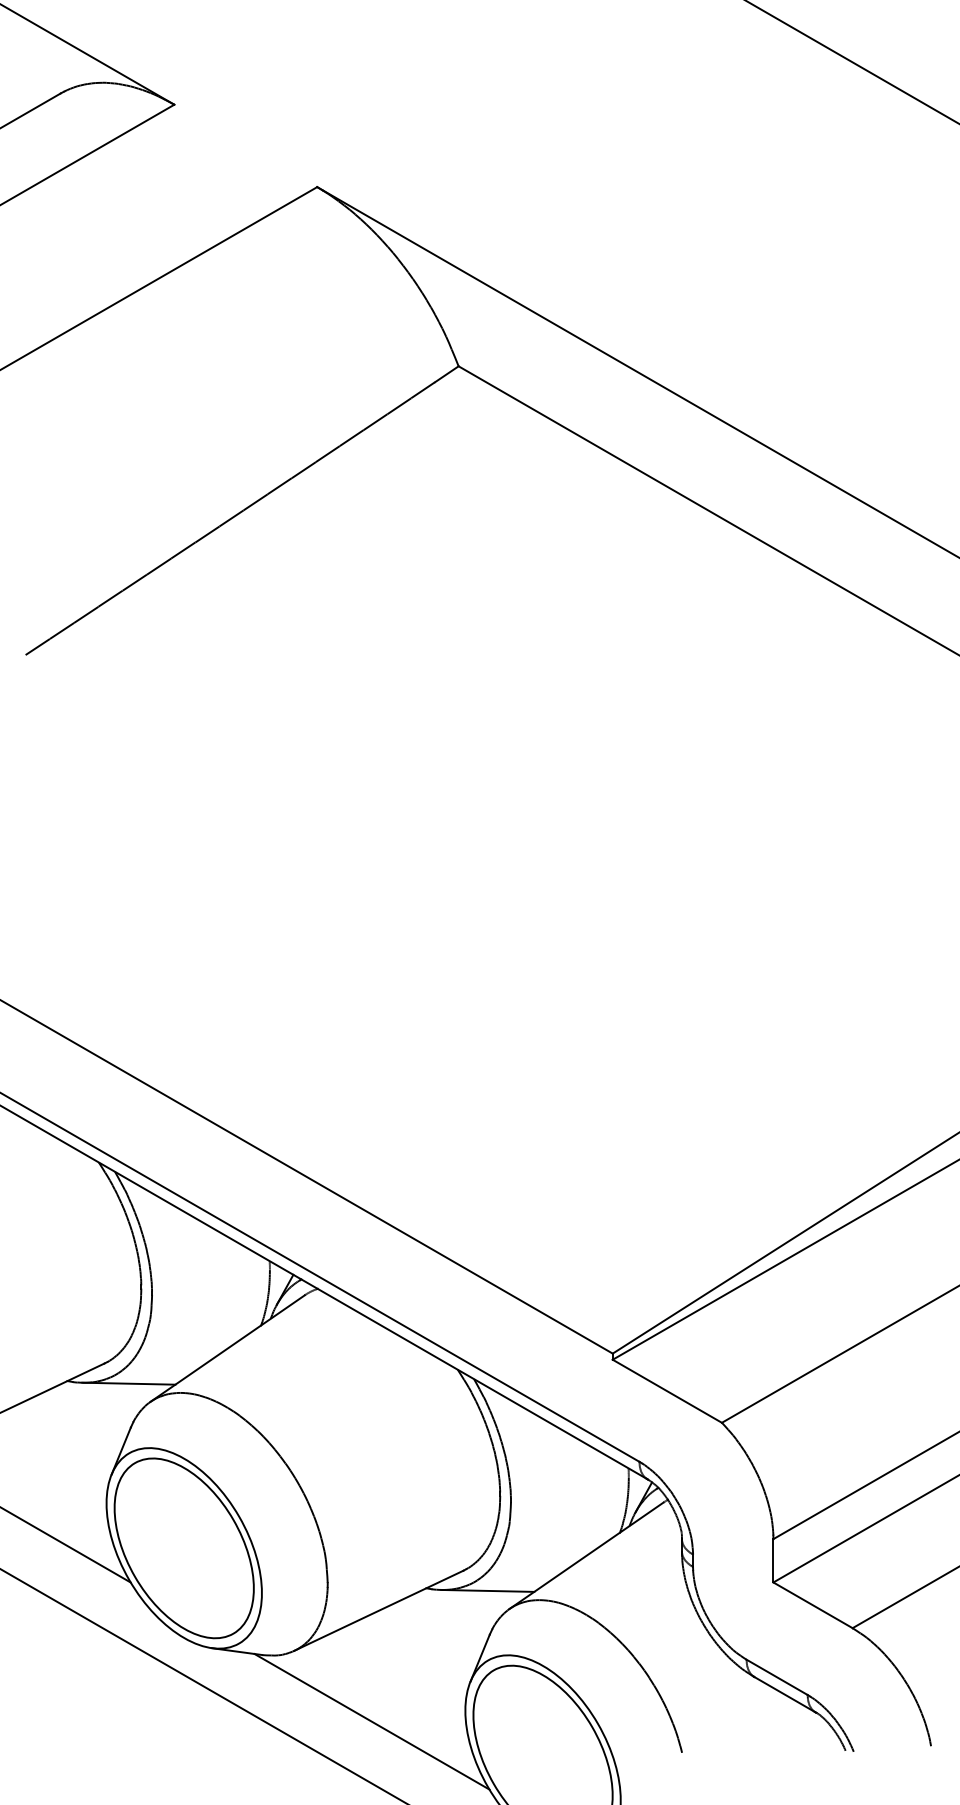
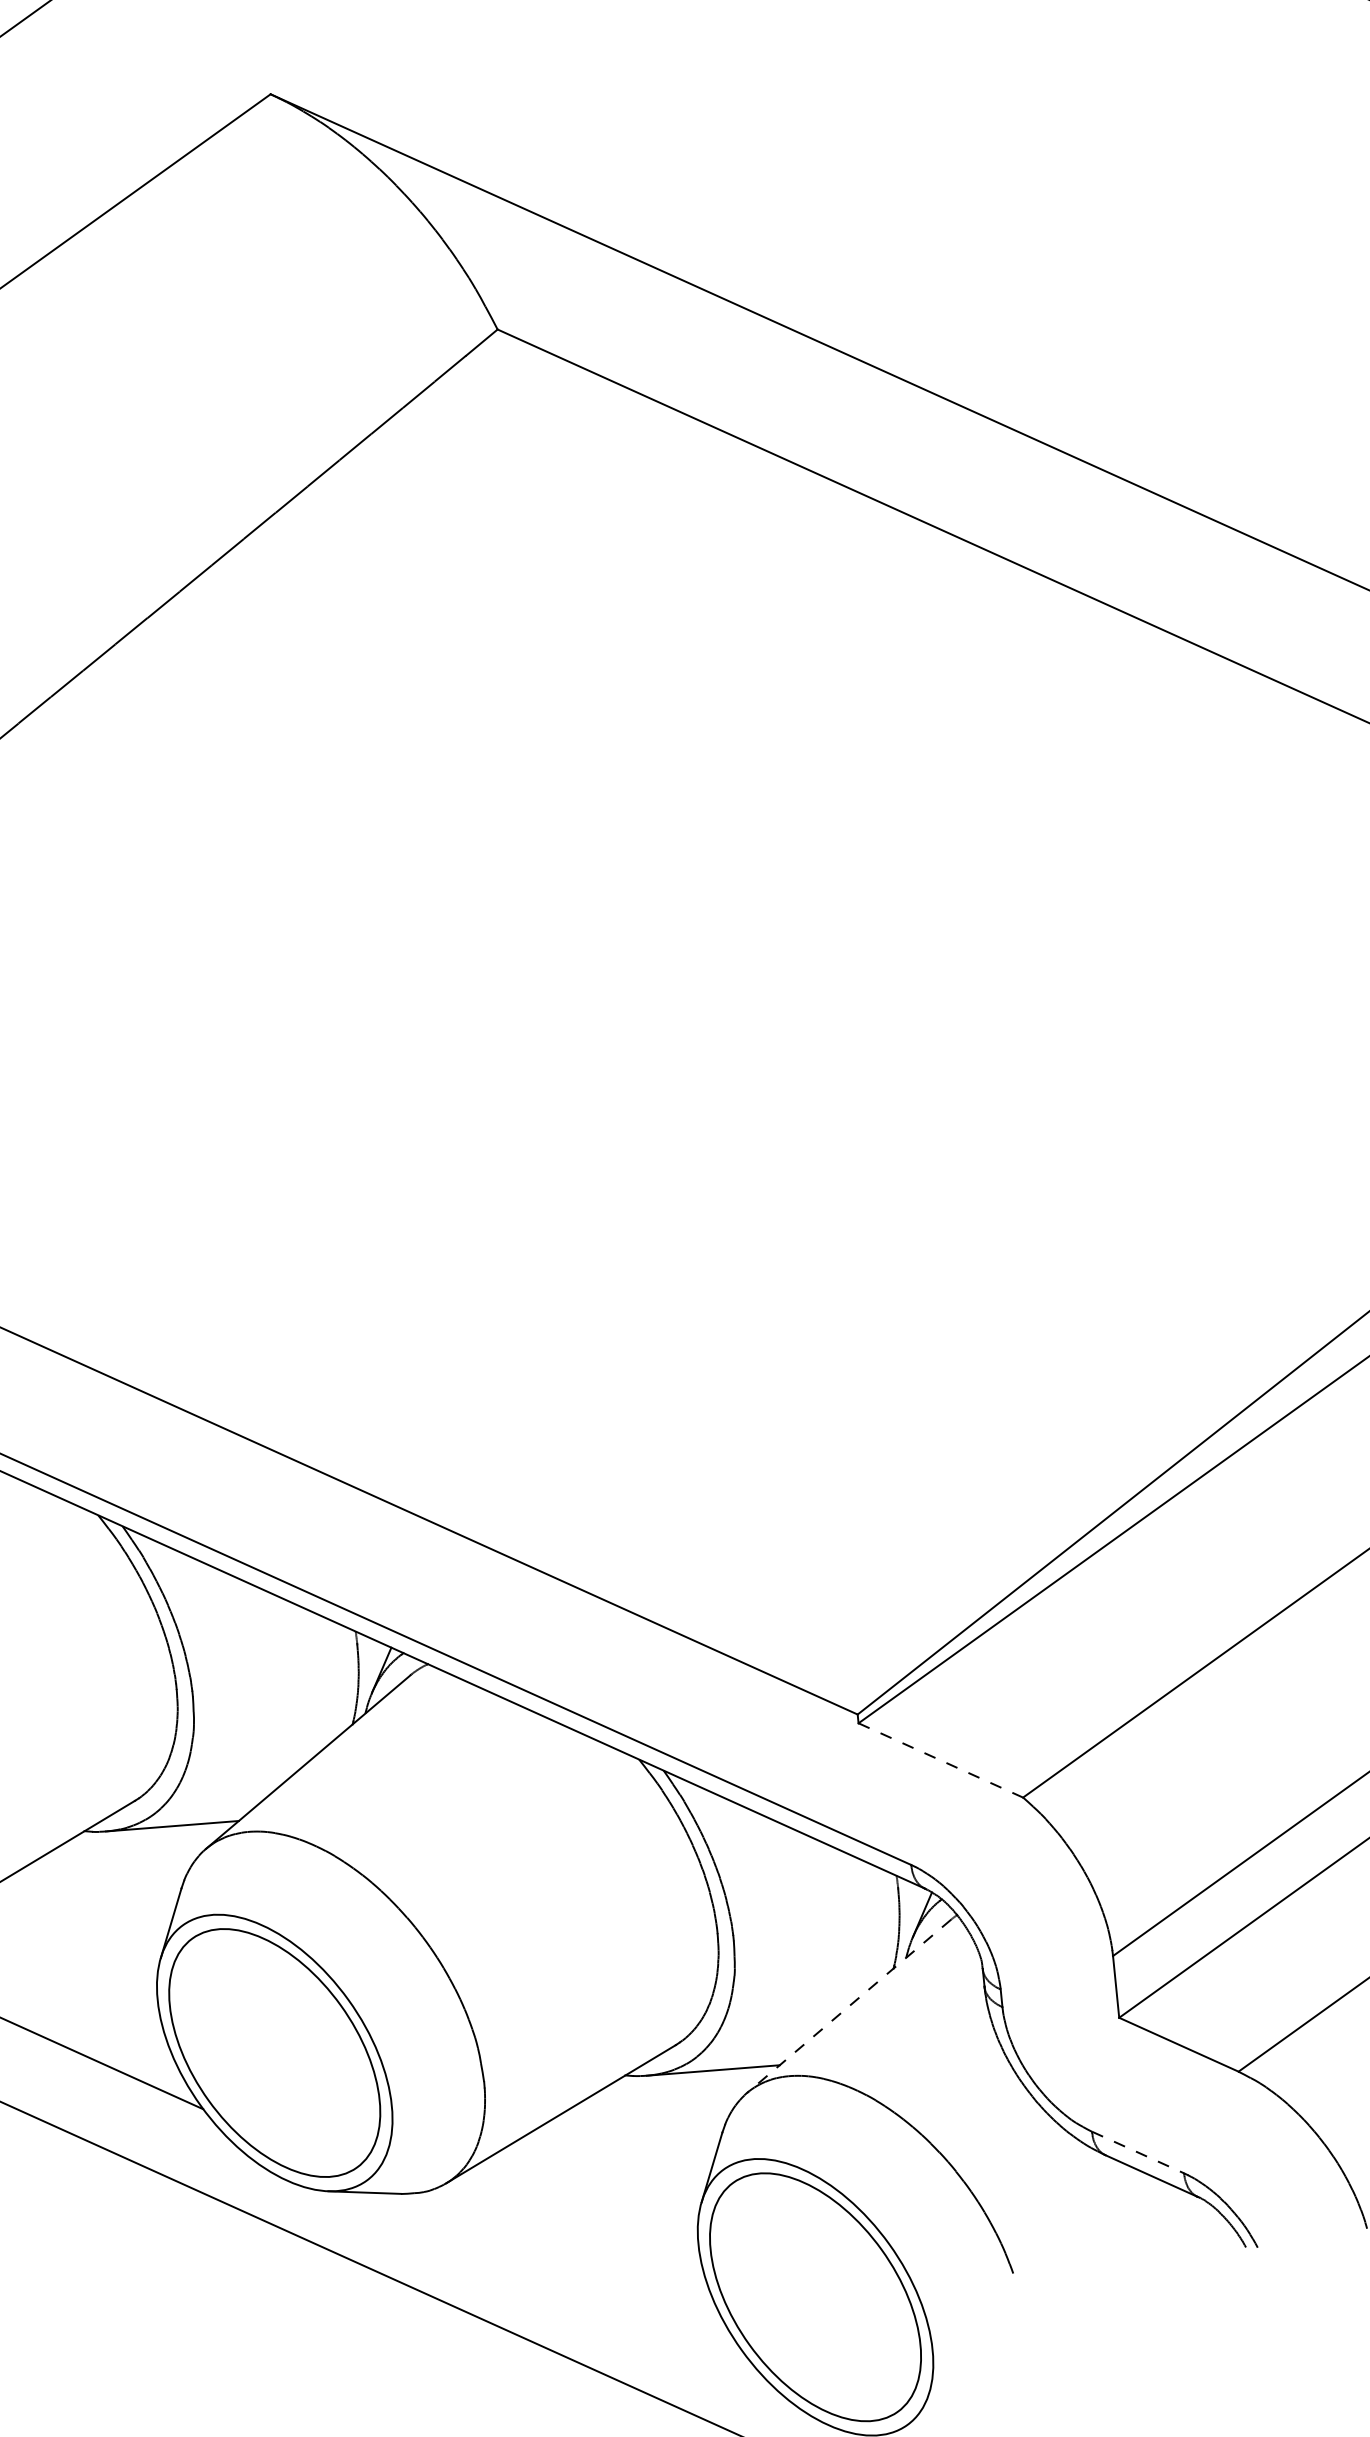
line: (667, 1391) -> (941, 1760), solid -> dashed
line: (586, 1555) -> (848, 2005), solid -> dashed
line: (777, 1677) -> (1138, 2152), solid -> dashed
line: (371, 1721) -> (566, 2273), removed

